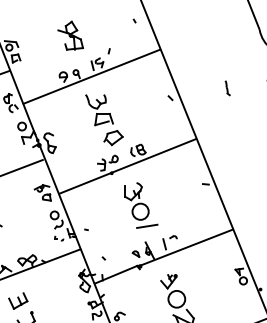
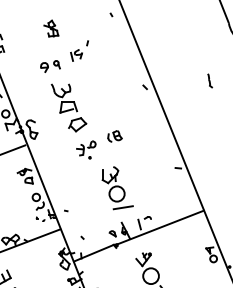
part: (70, 35) -> (51, 28), size x0.6
line: (91, 76) -> (70, 66), removed
part: (227, 88) -> (209, 81), moved
part: (104, 120) -> (69, 108), moved
line: (127, 166) -> (104, 151), removed

